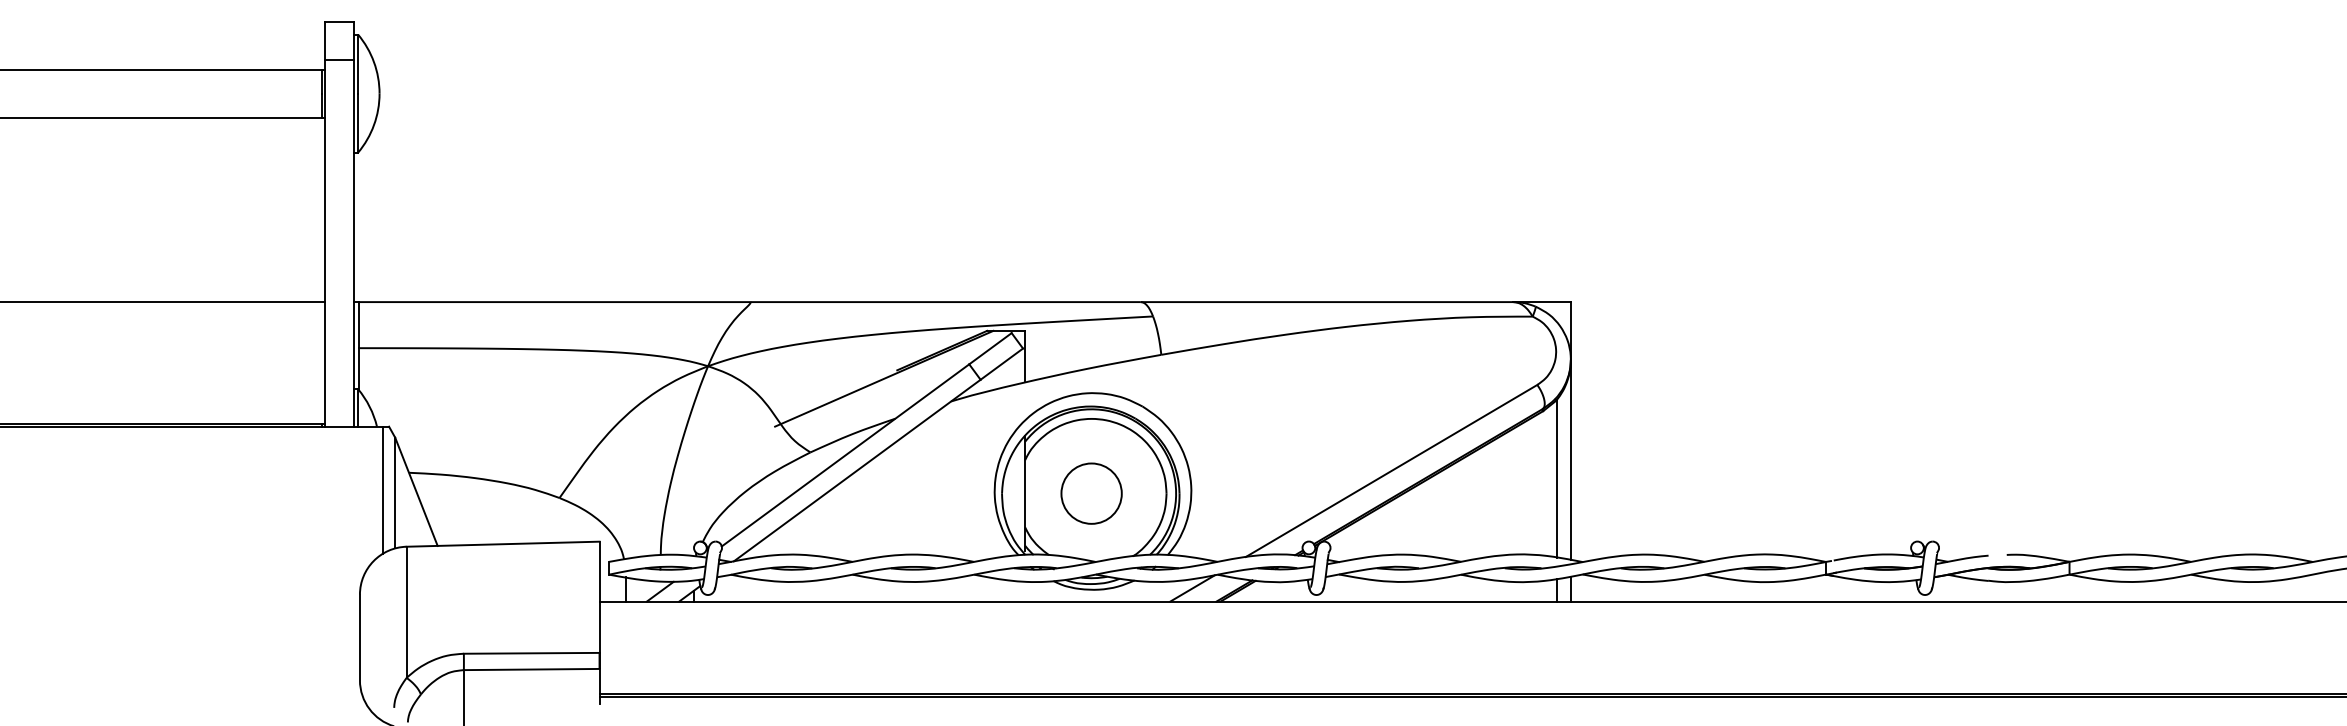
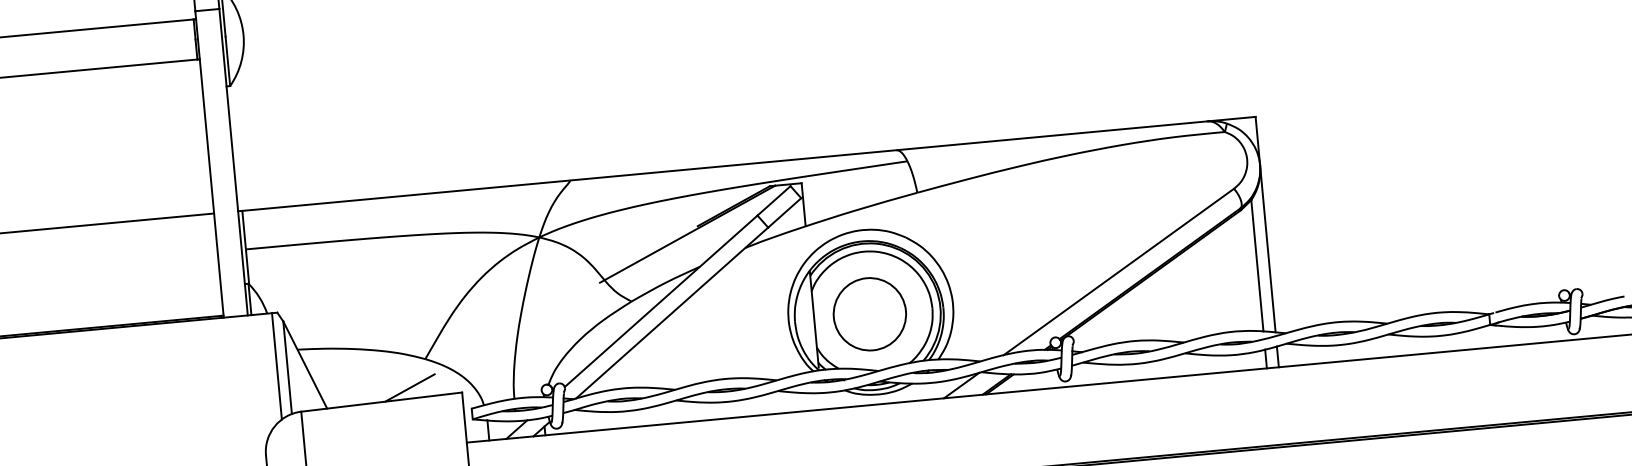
circle: (1091, 493) -> (869, 314), size x1.43
line: (537, 530) -> (409, 387), added

